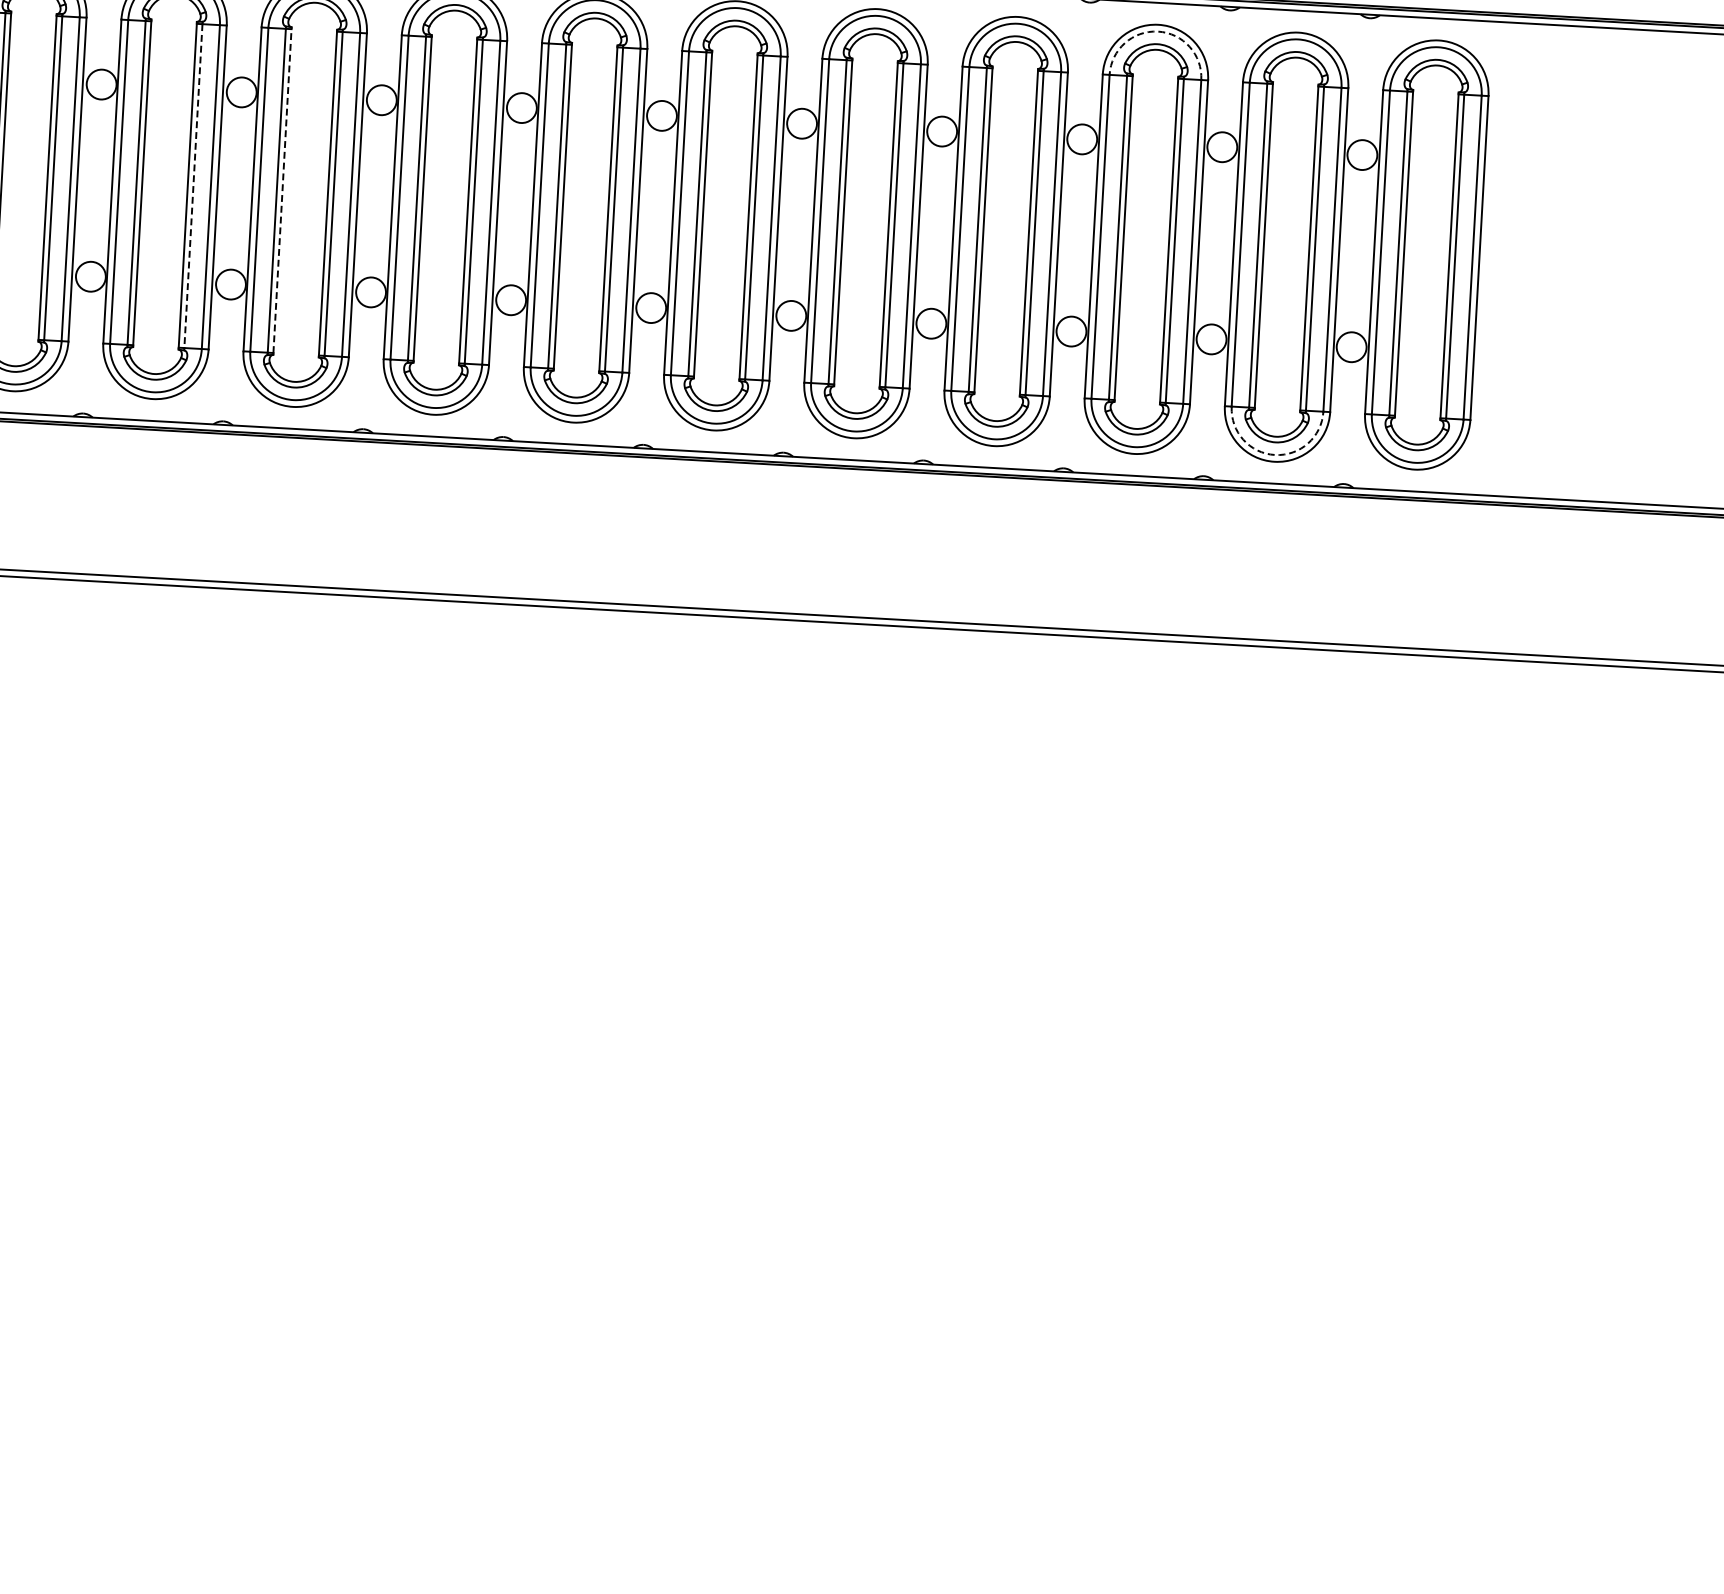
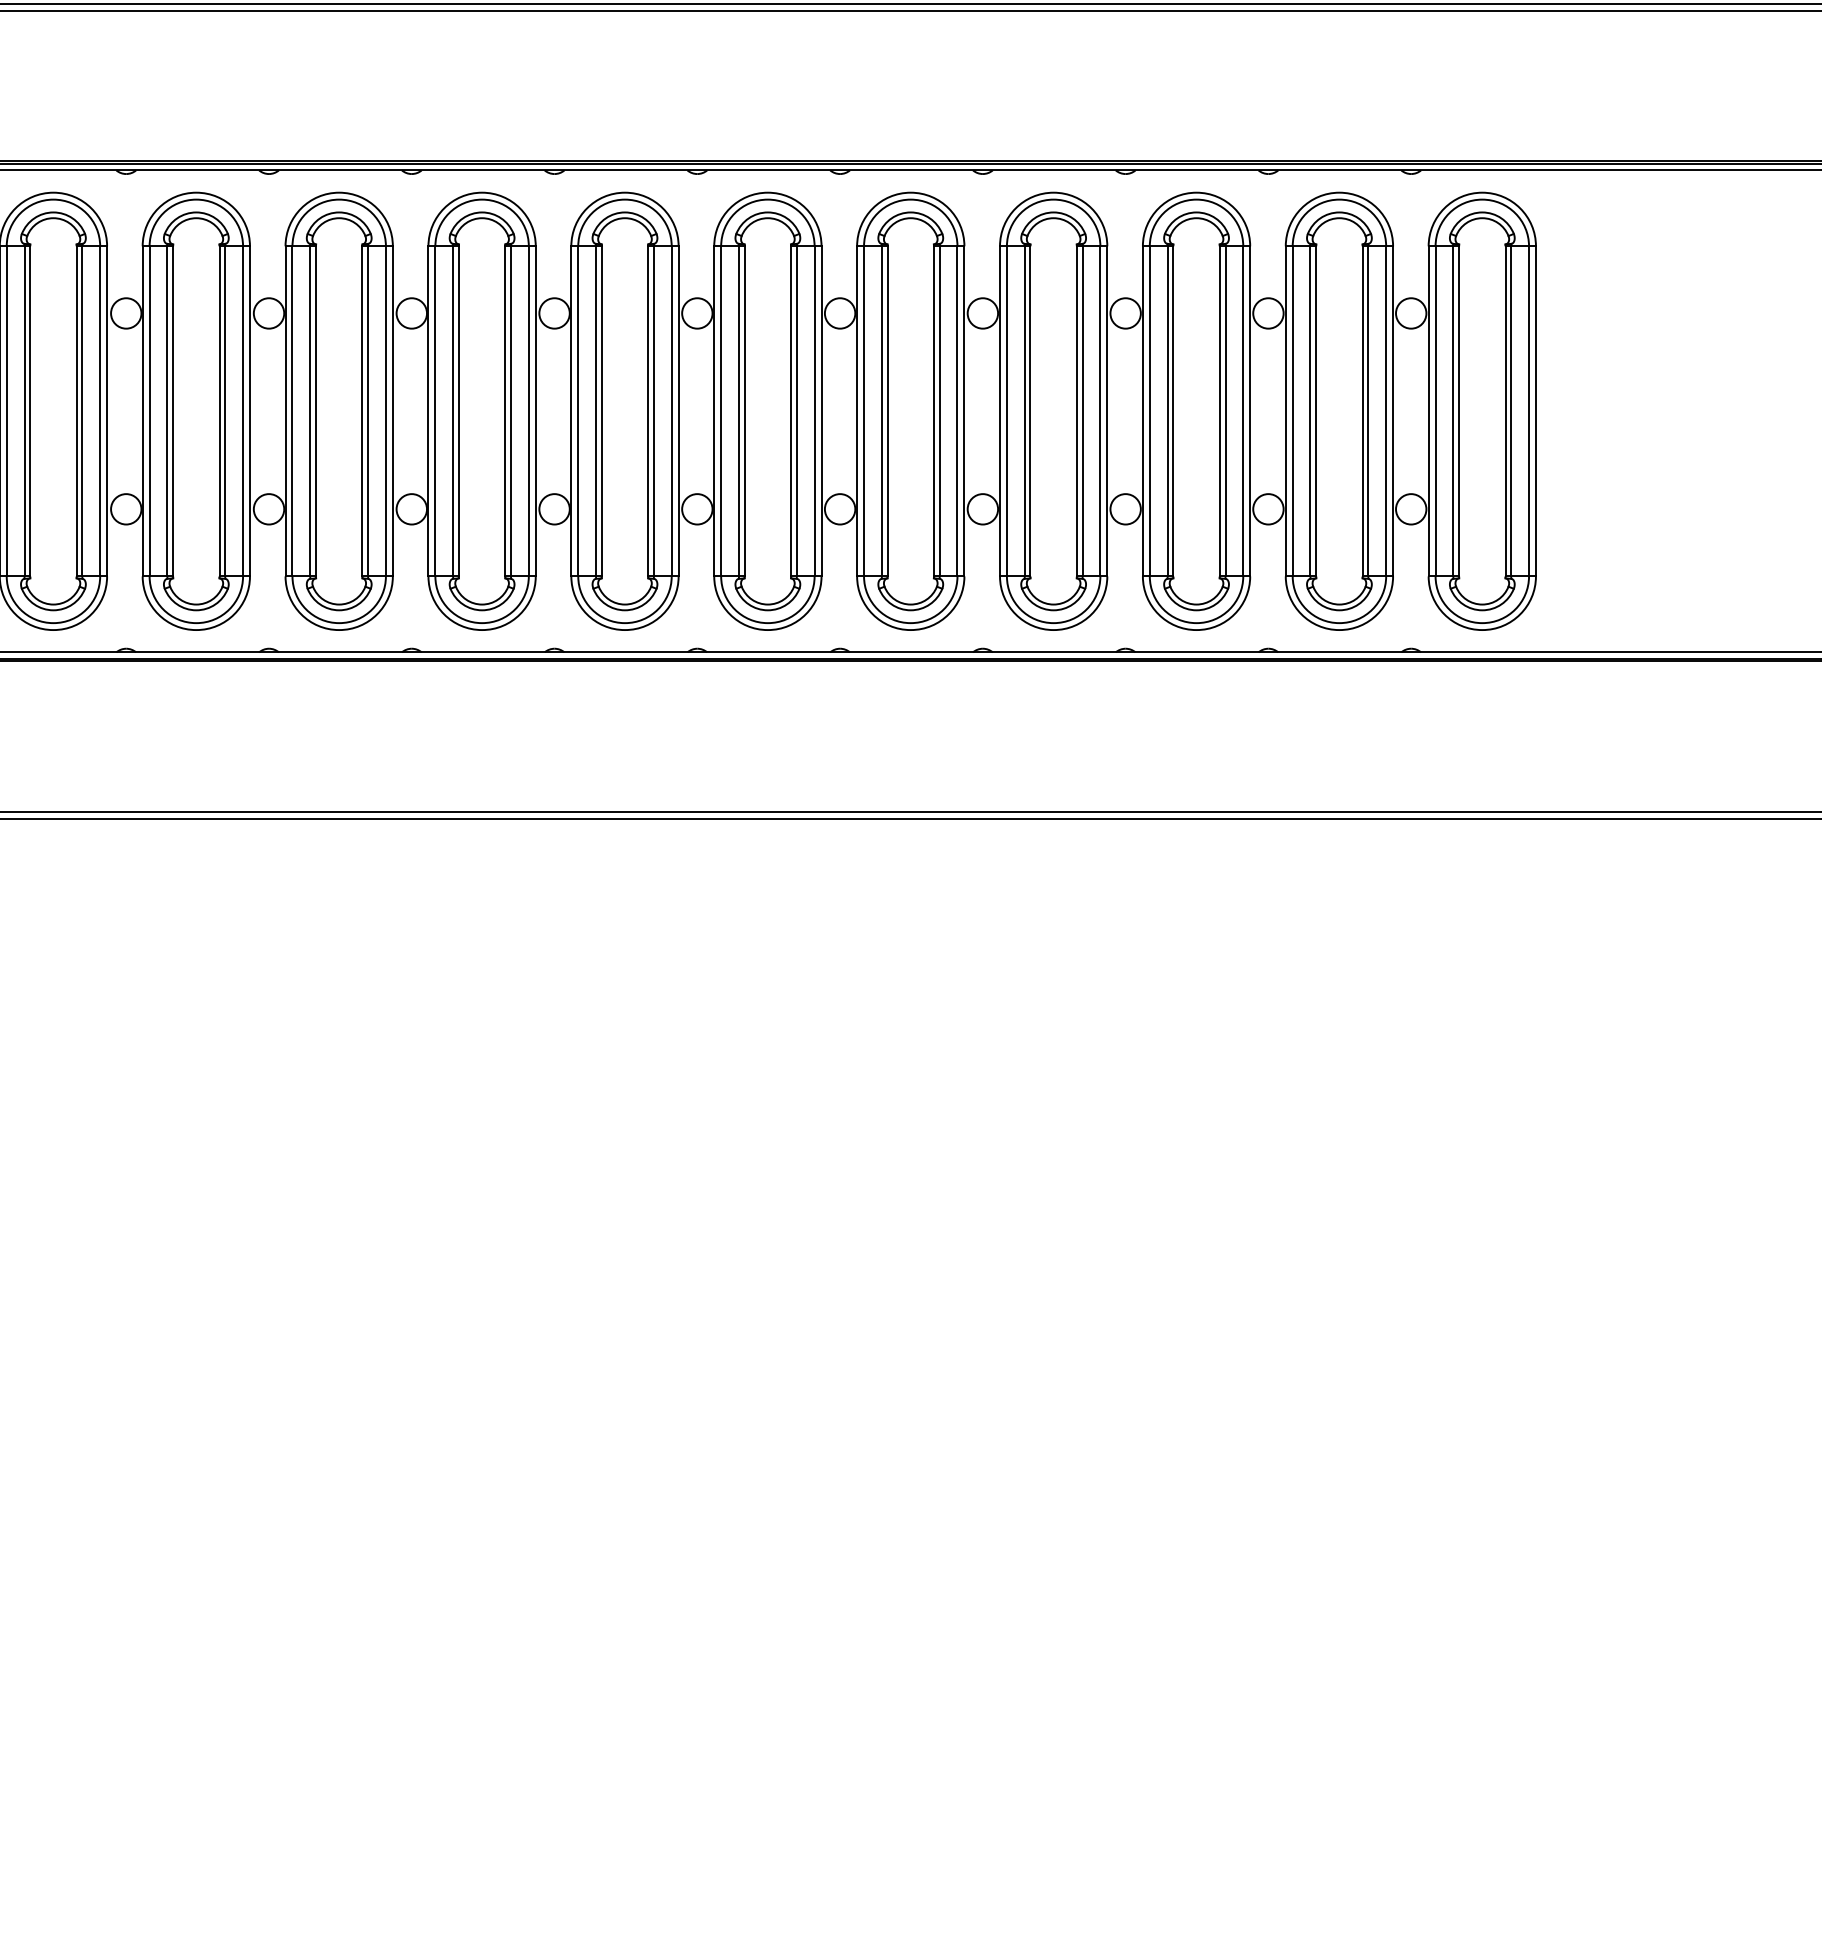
arc: (1157, 31) -> (1196, 199), dashed -> solid
line: (193, 186) -> (225, 411), dashed -> solid
line: (282, 190) -> (316, 410), dashed -> solid
arc: (1275, 455) -> (1339, 623), dashed -> solid

